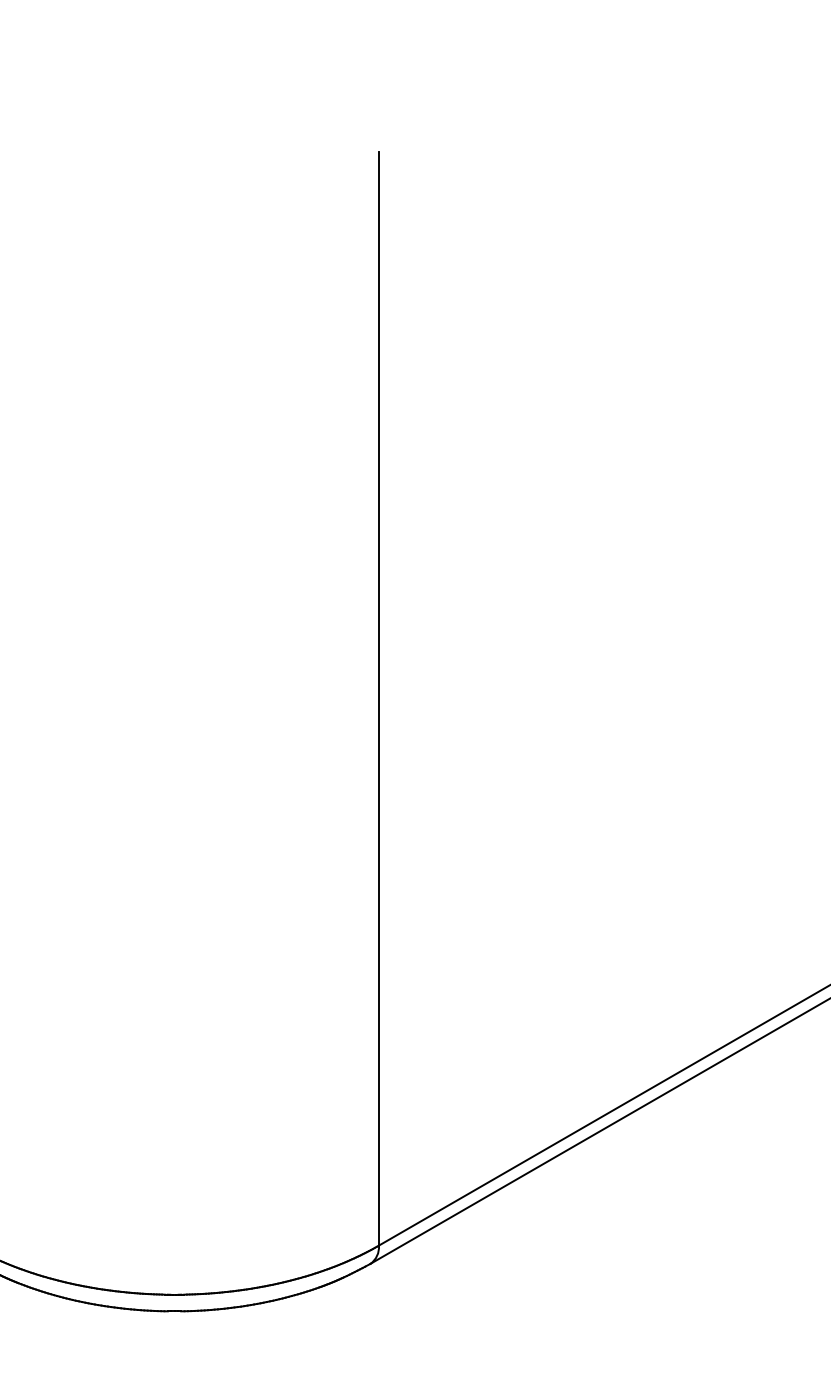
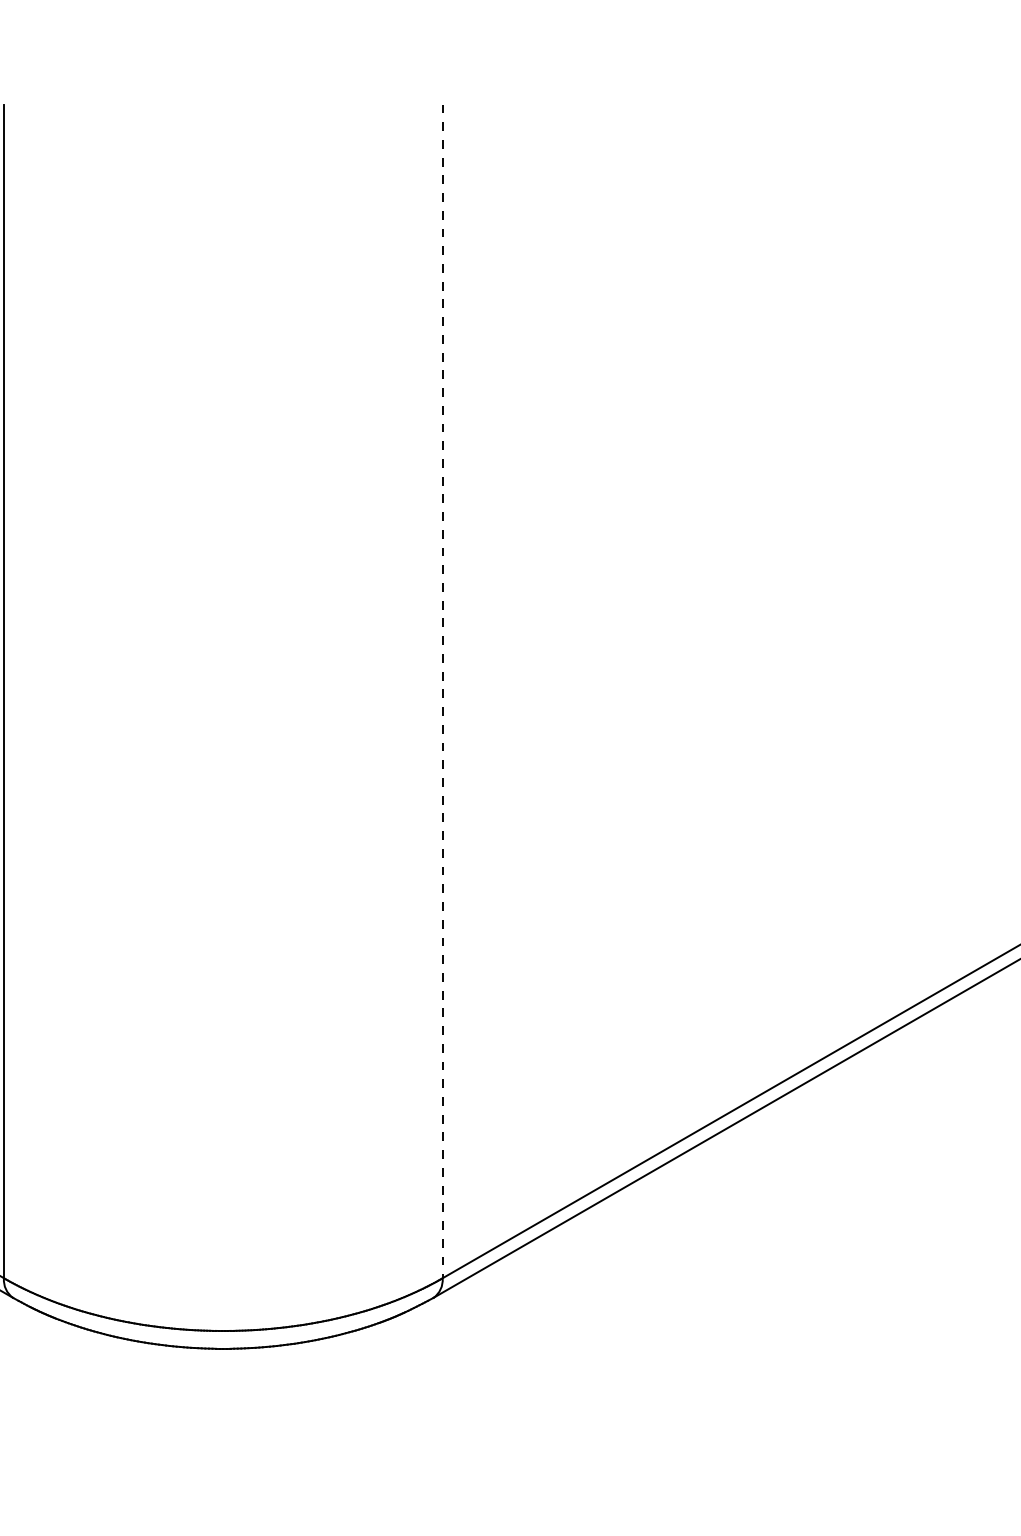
line: (378, 698) -> (442, 691), solid -> dashed

